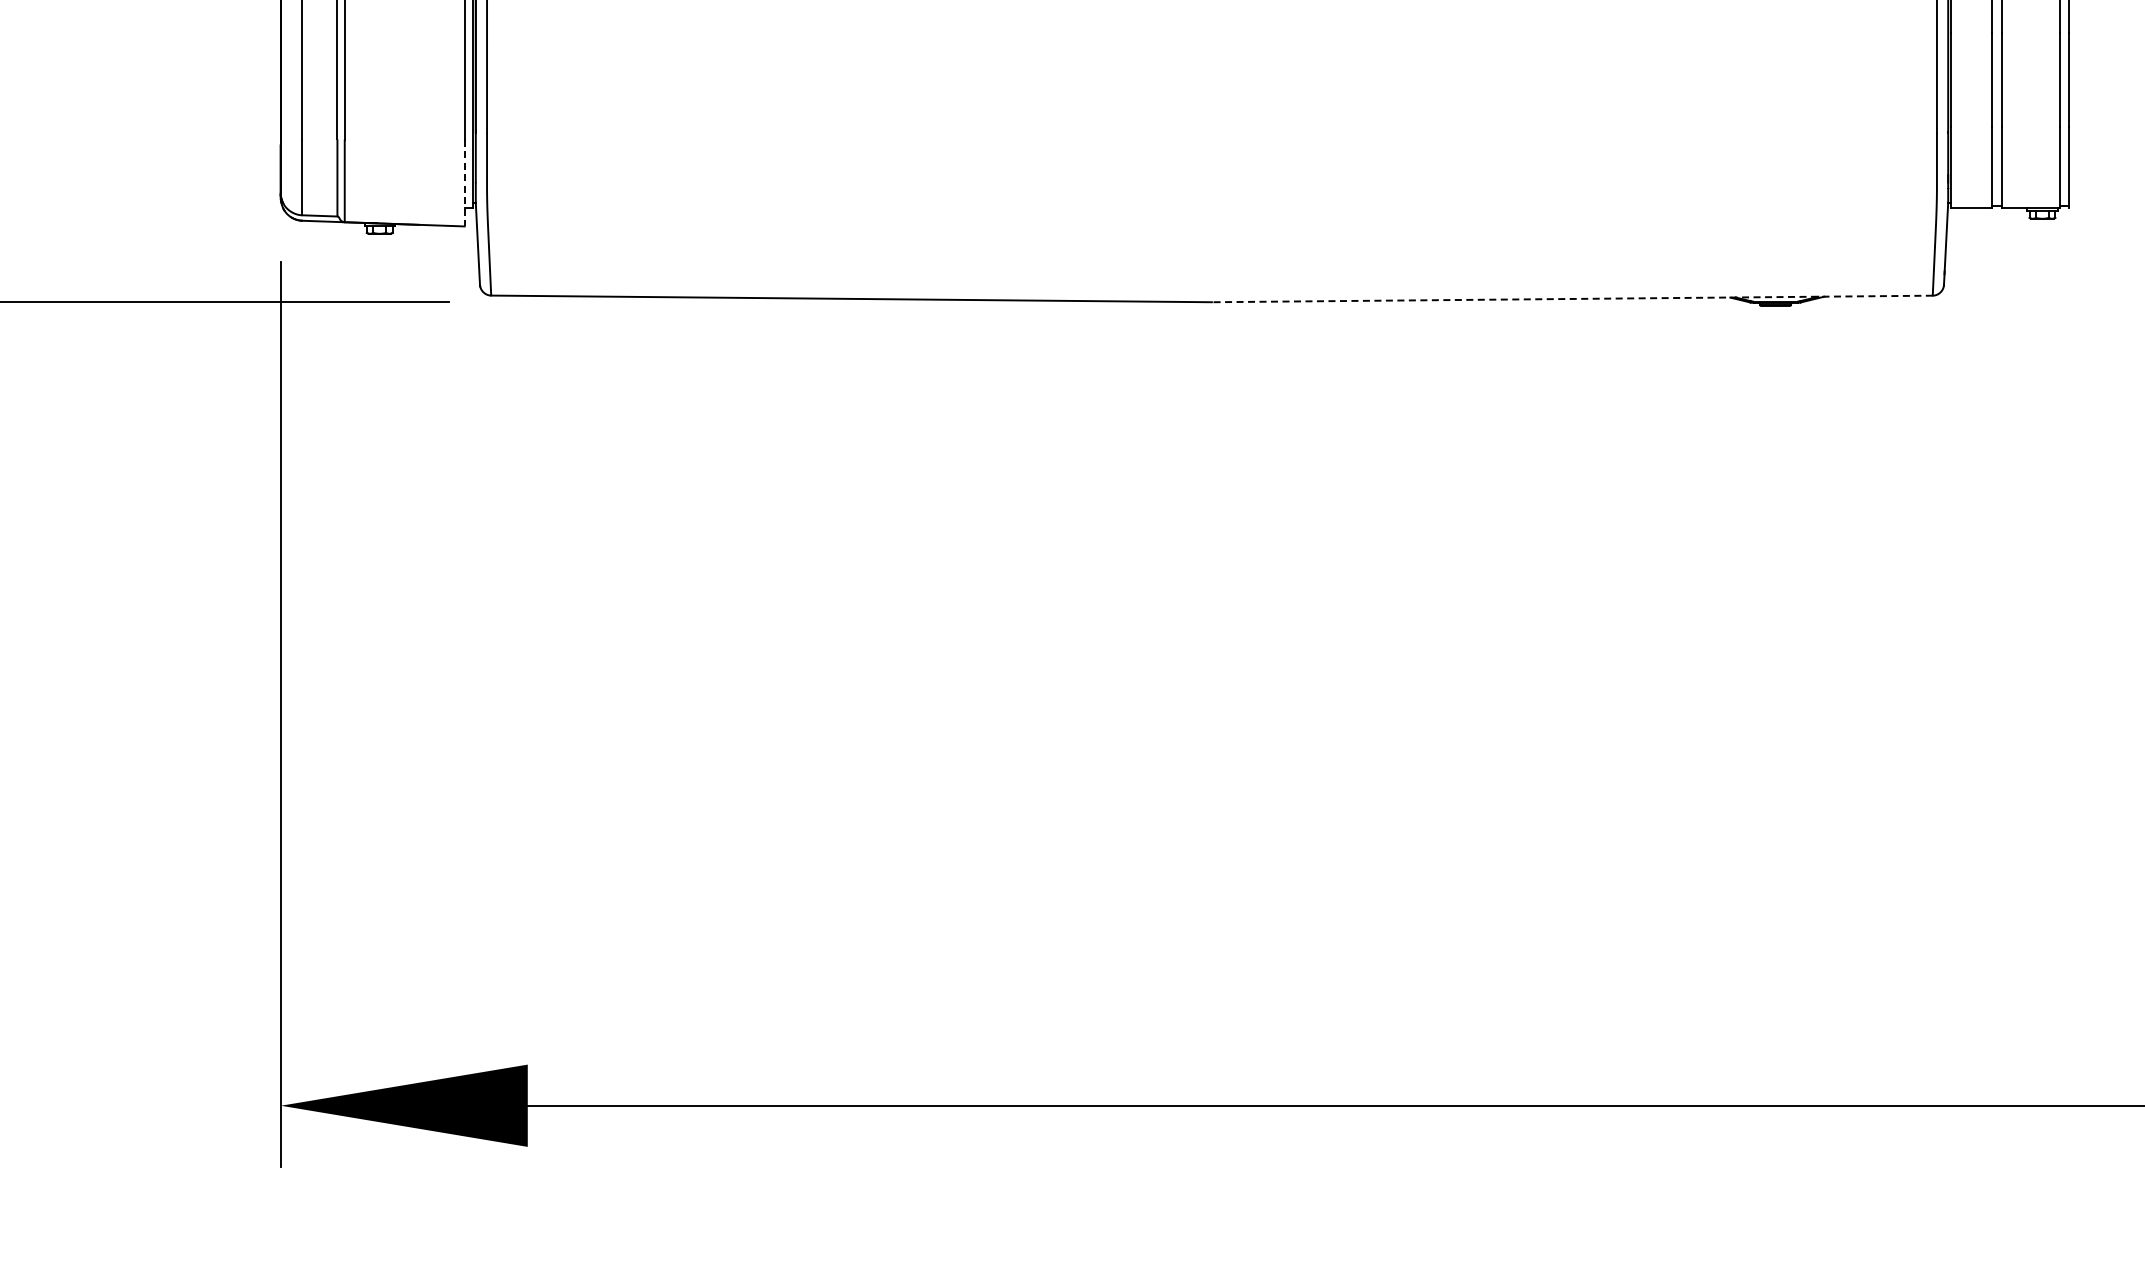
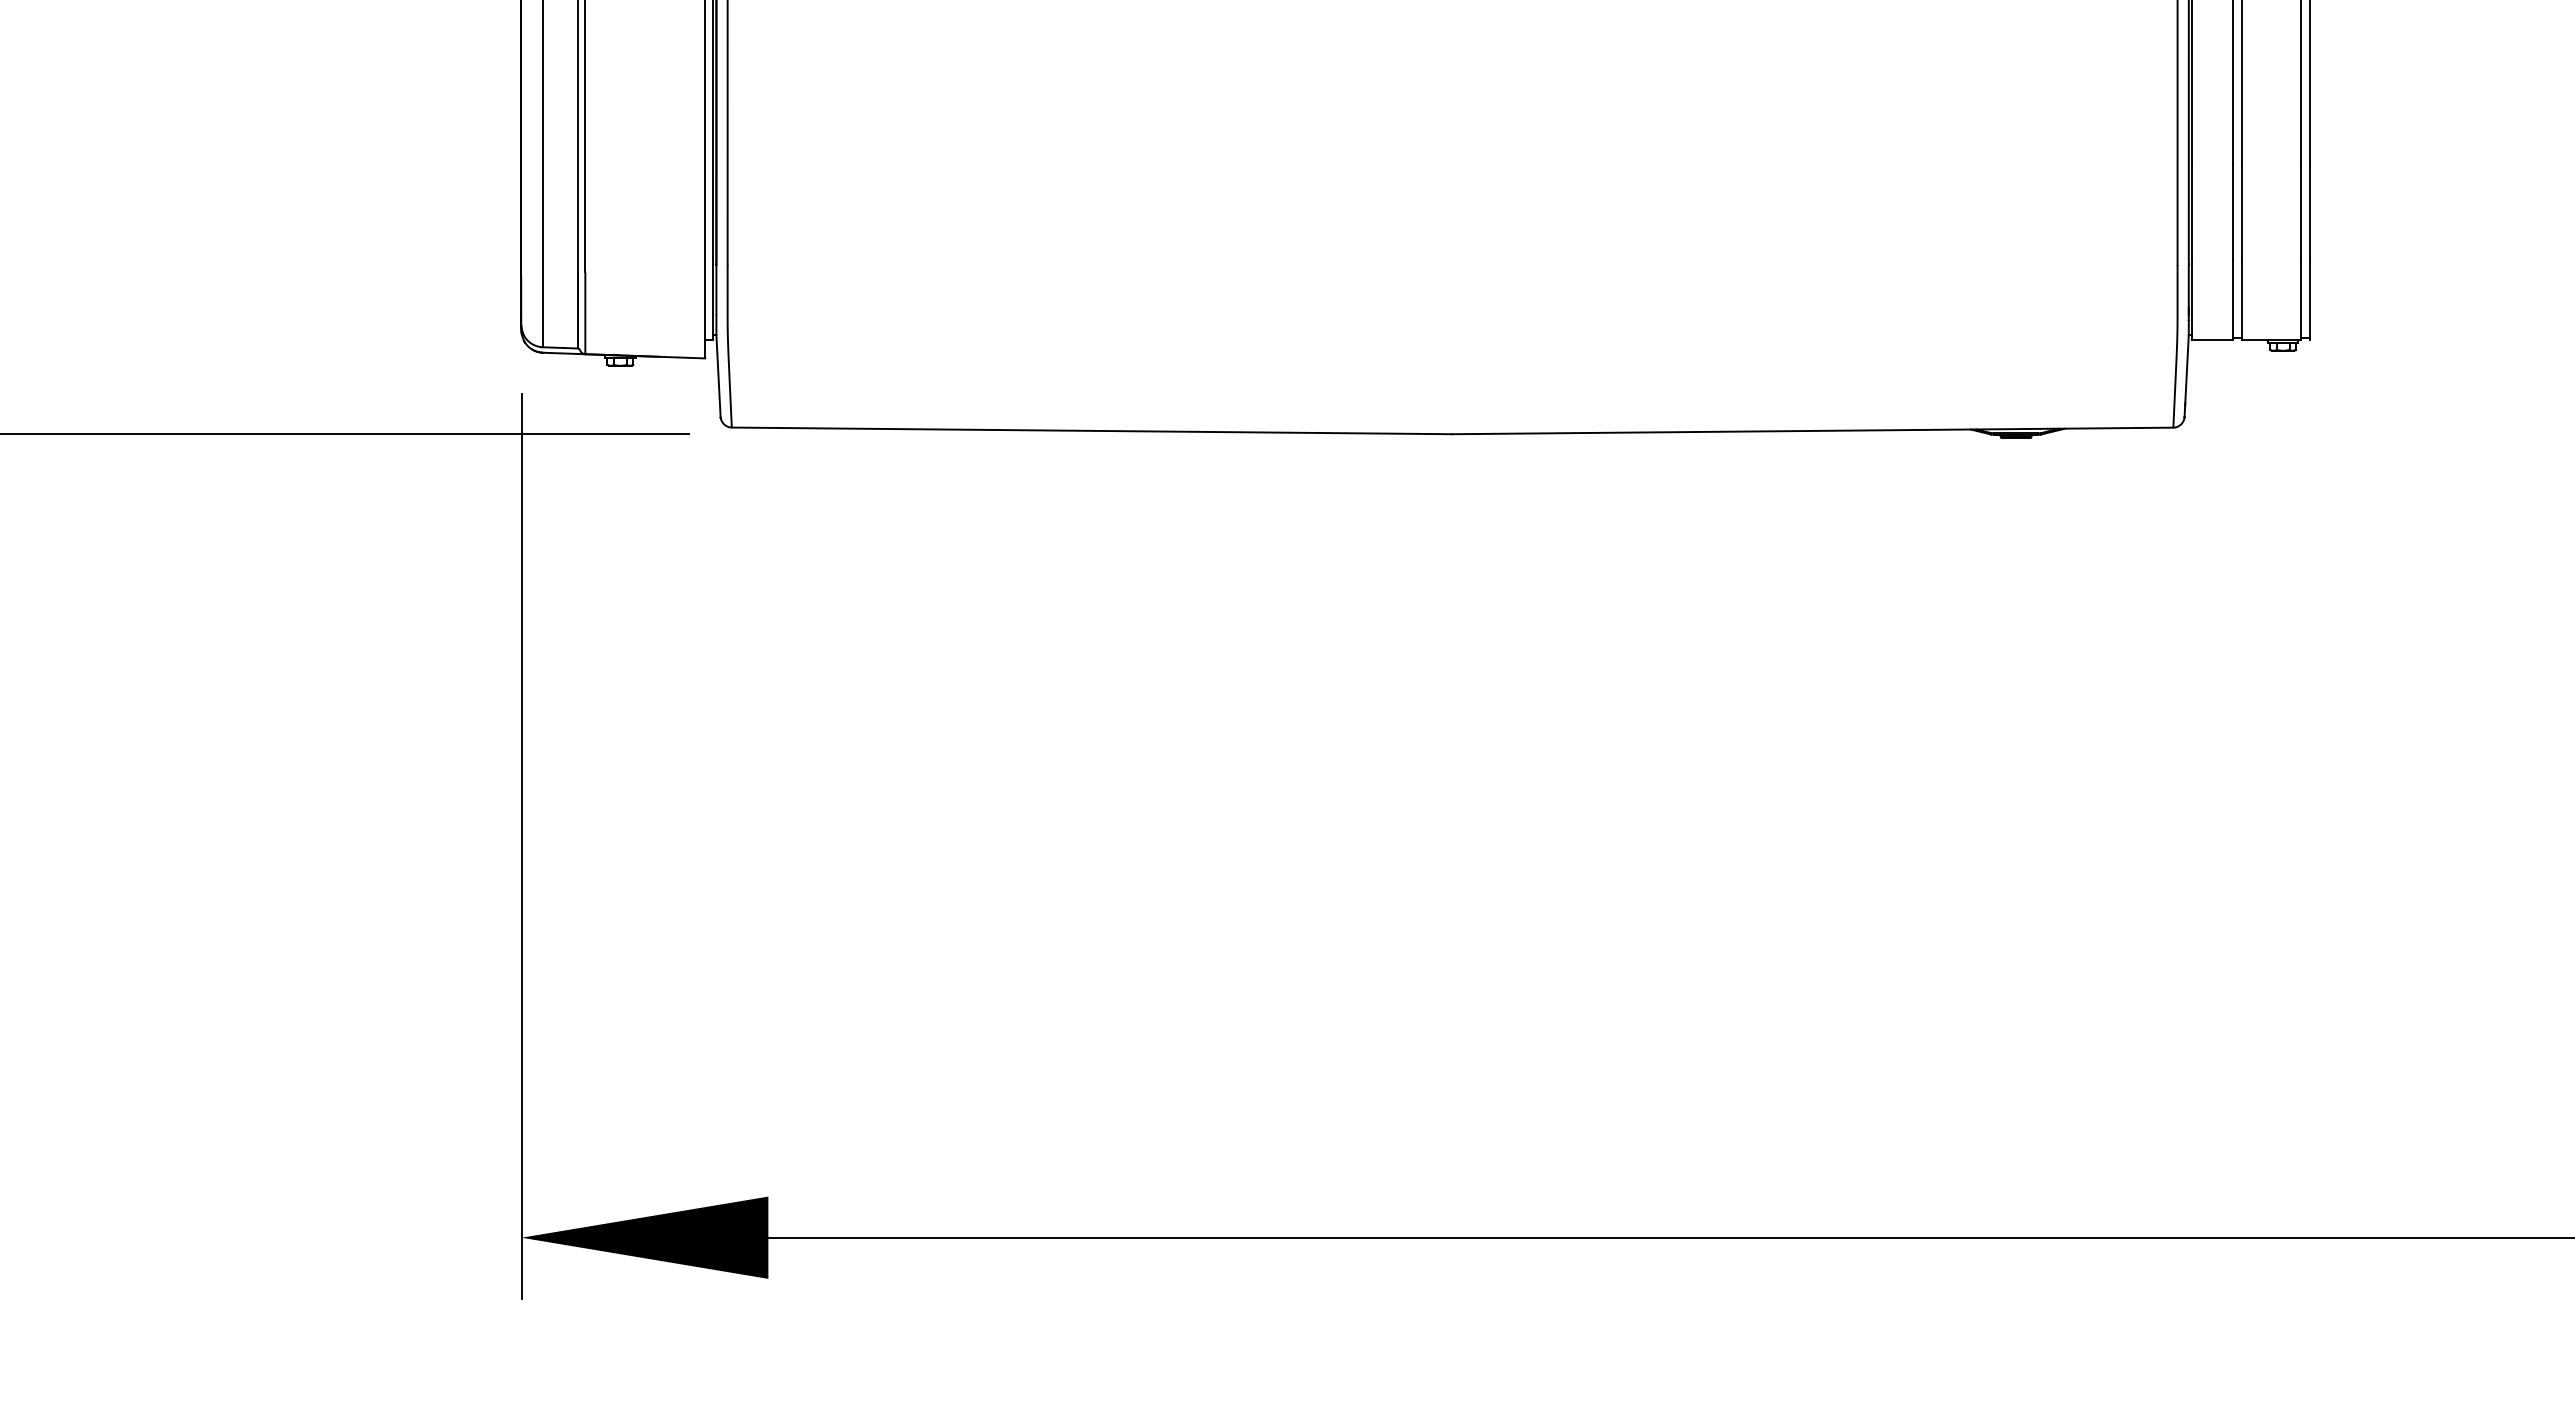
line: (464, 183) -> (705, 315), dashed -> solid
line: (1571, 298) -> (1812, 430), dashed -> solid

